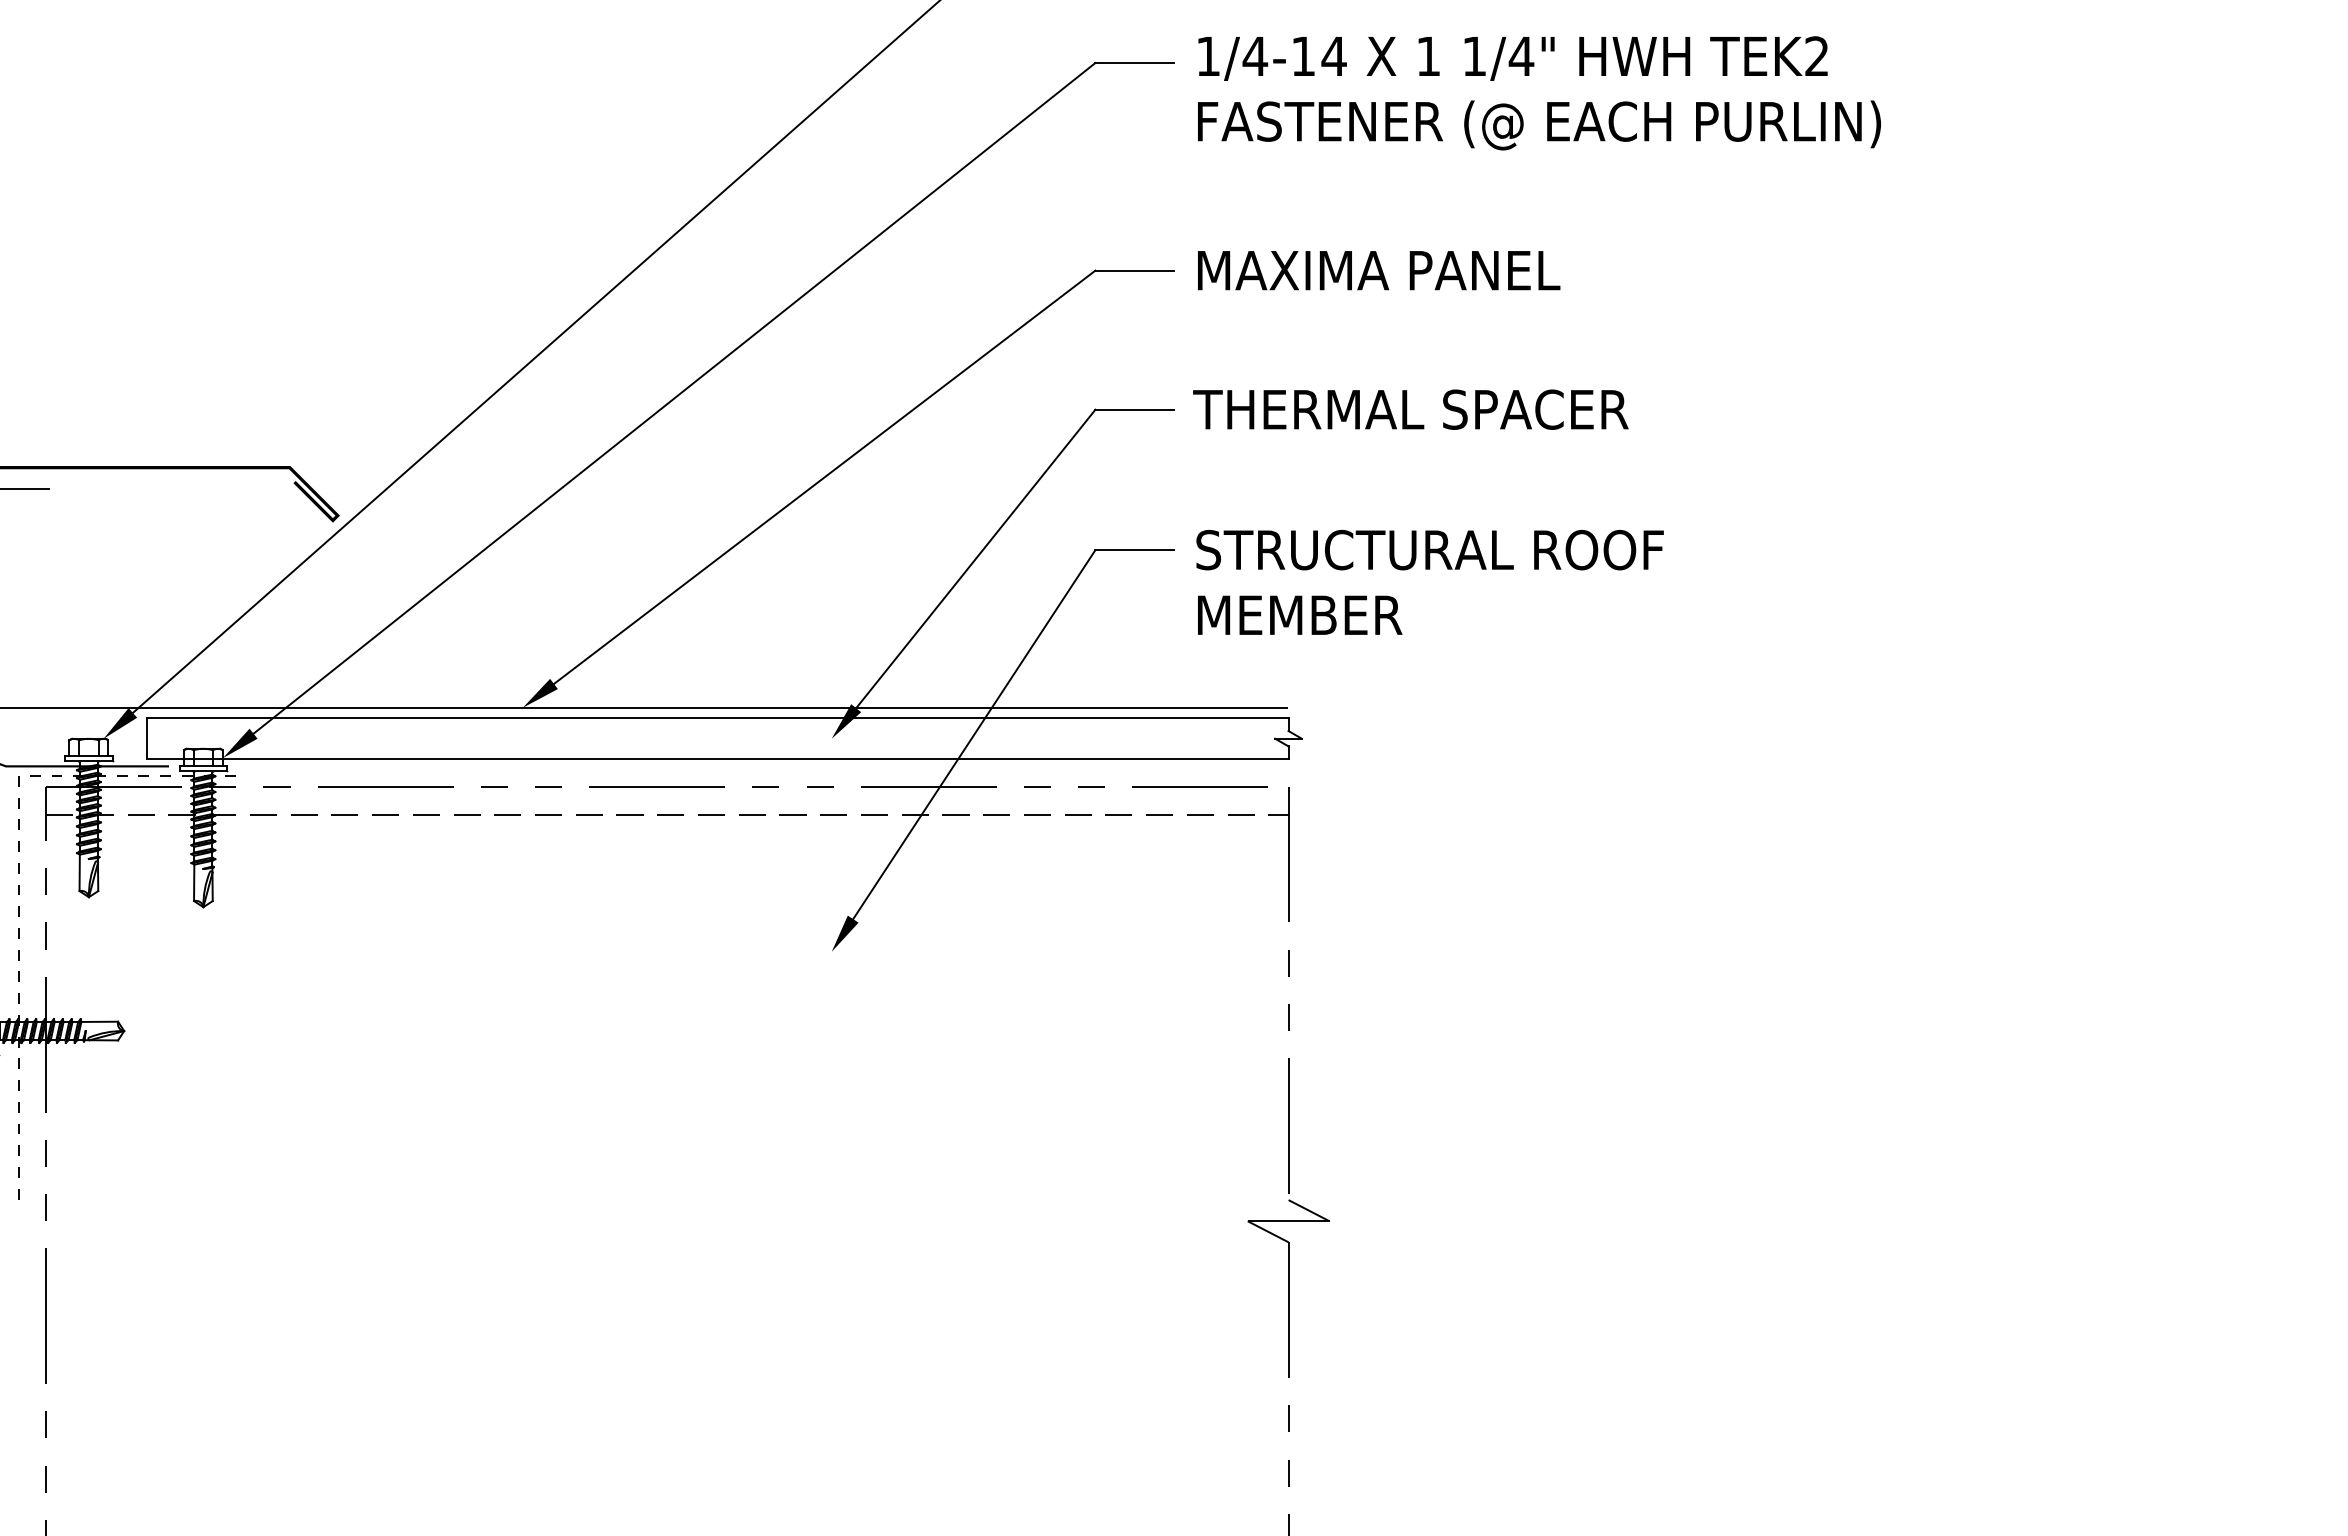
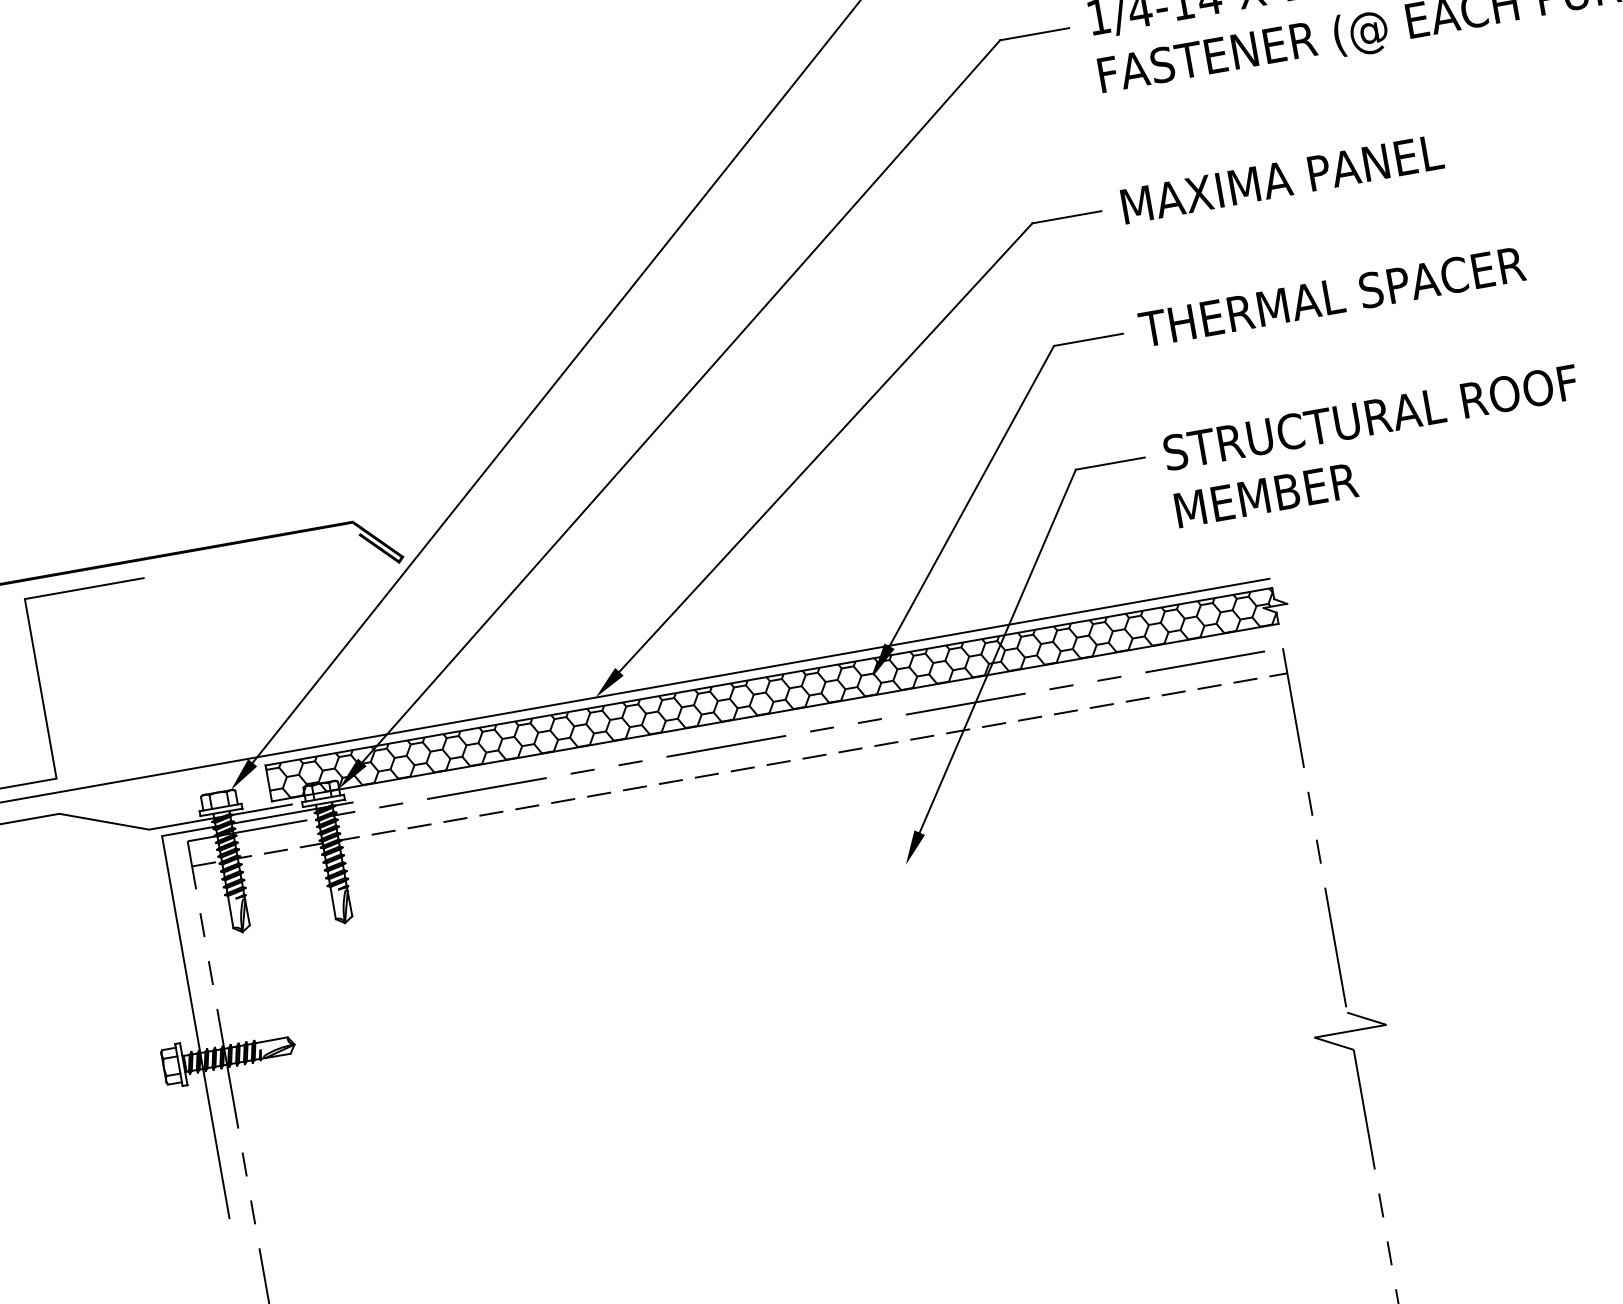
hatch: (717, 738) -> (772, 694), added
line: (18, 883) -> (178, 930), dashed -> solid

